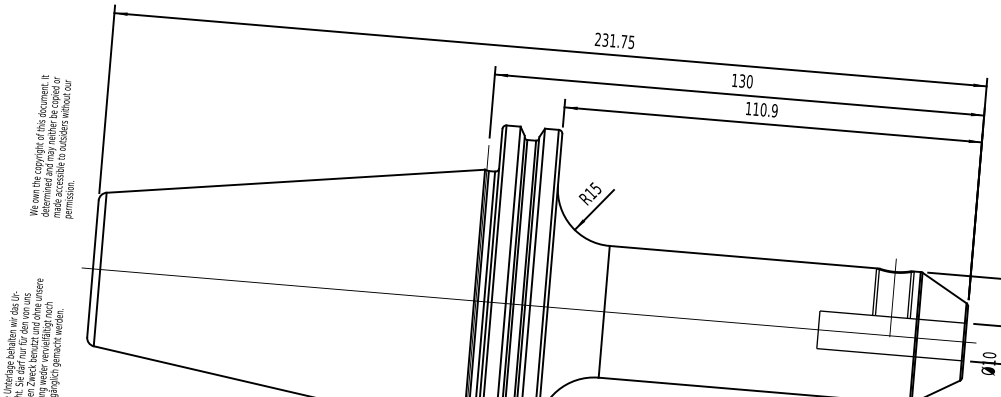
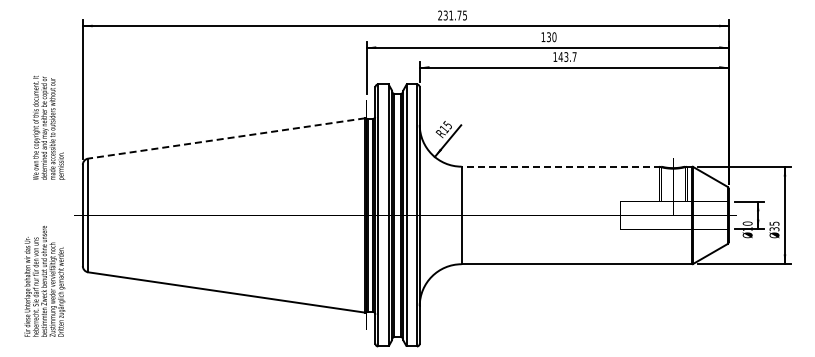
text: (765, 109) -> (567, 56), 110.9 -> 143.7
line: (295, 181) -> (226, 138), solid -> dashed
line: (744, 257) -> (561, 166), solid -> dashed

